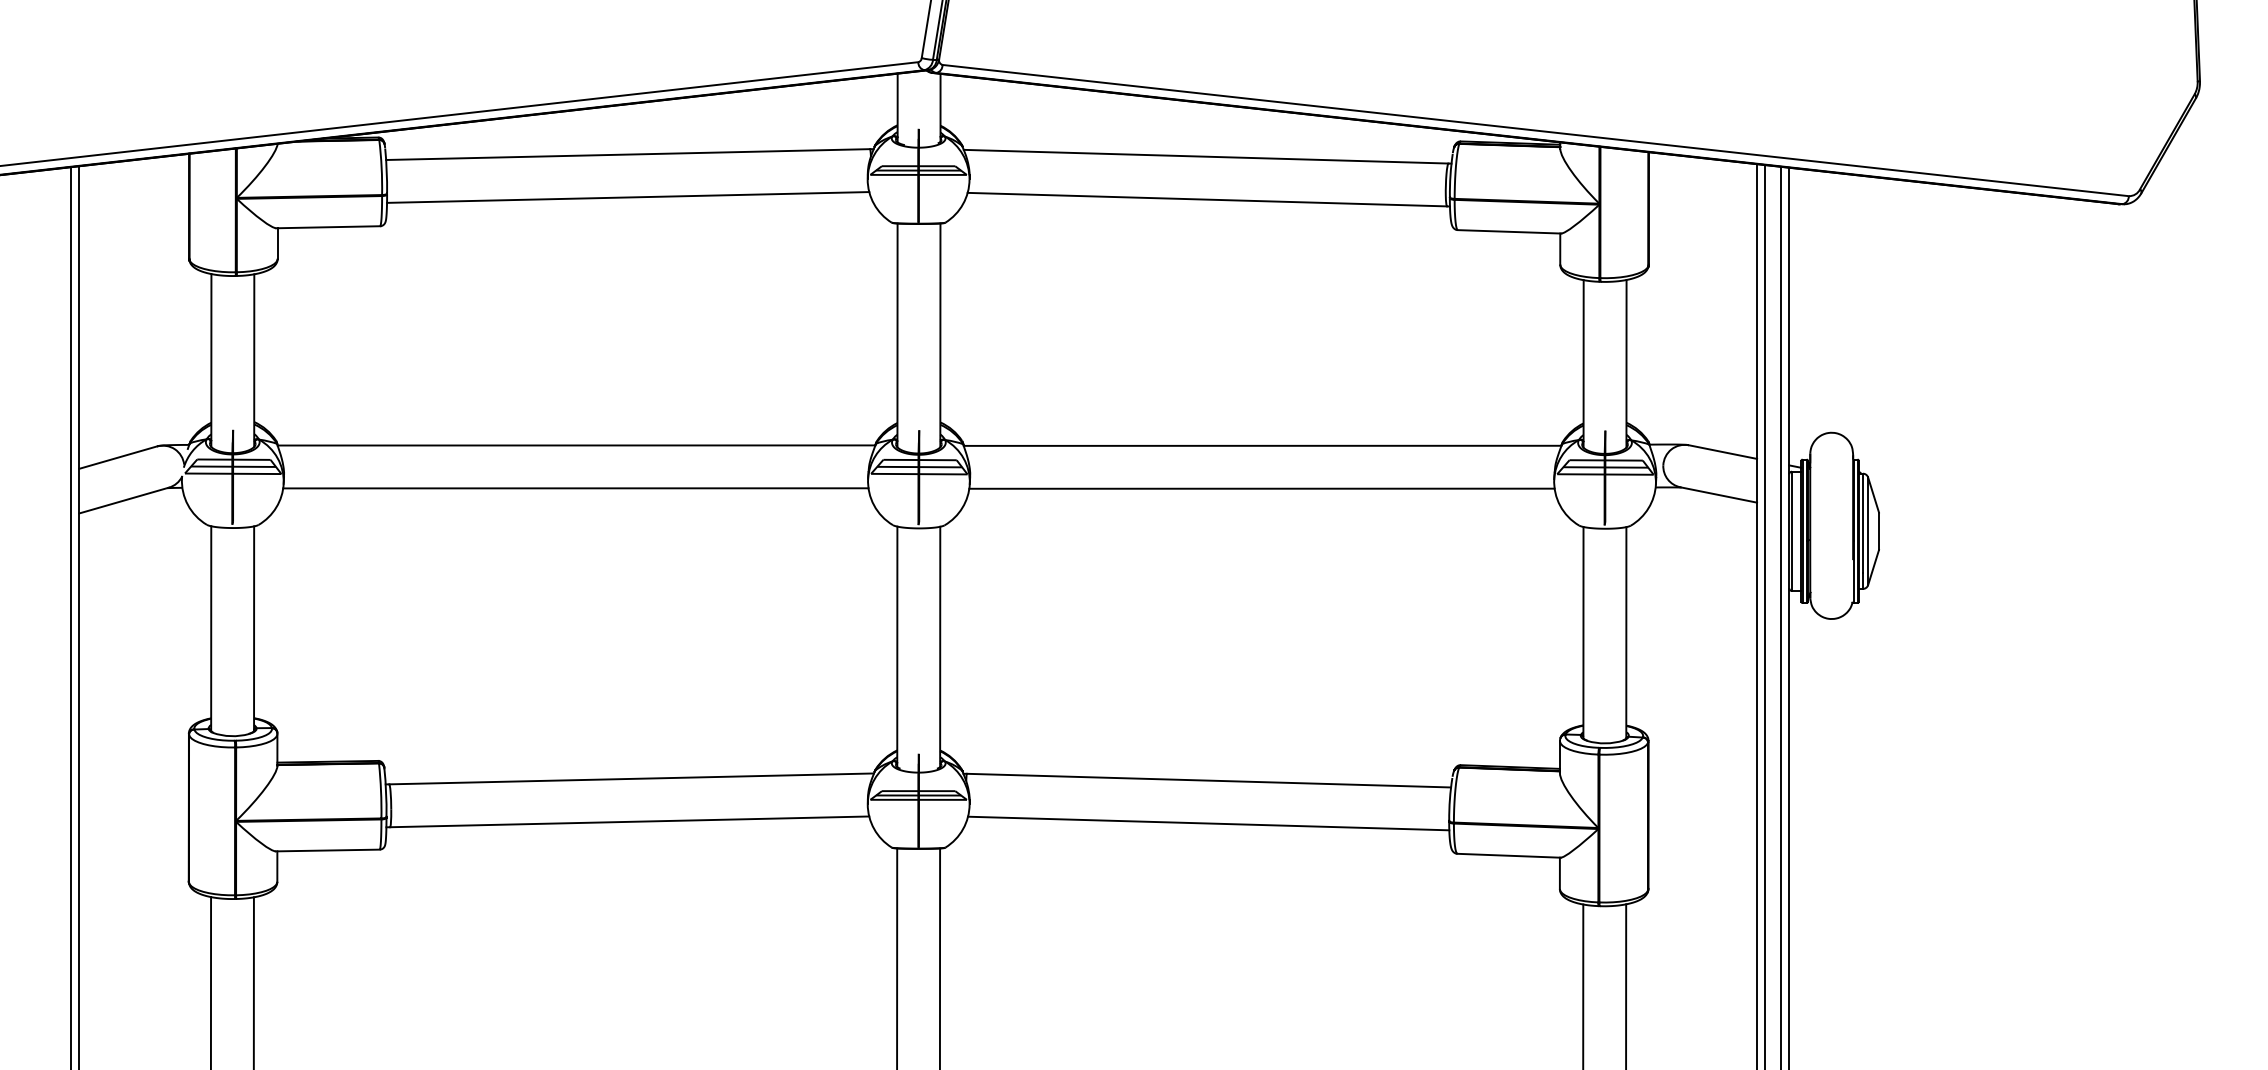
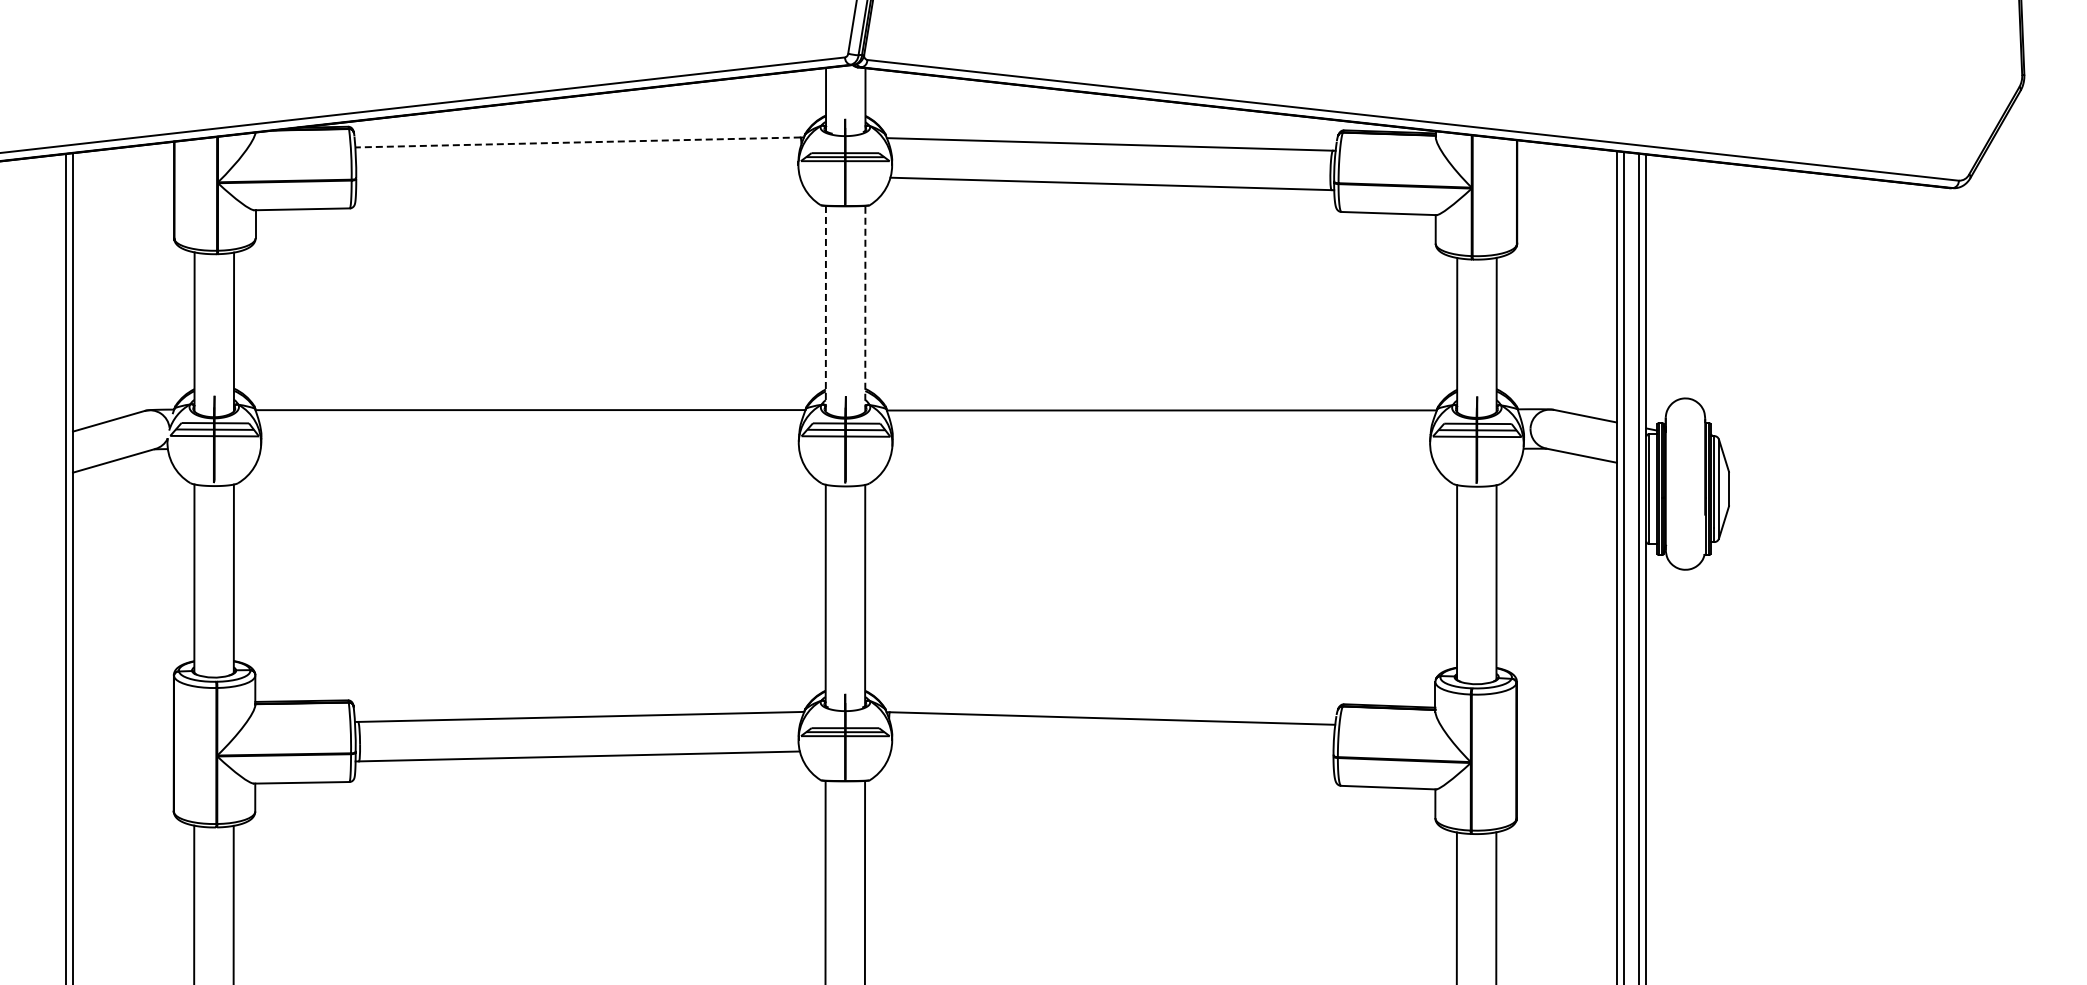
line: (628, 154) -> (578, 142), solid -> dashed
line: (627, 197) -> (577, 181), removed
line: (897, 335) -> (825, 308), solid -> dashed
line: (940, 335) -> (865, 308), solid -> dashed
line: (575, 488) -> (529, 449), removed
line: (1262, 488) -> (1161, 449), removed
line: (1207, 823) -> (1111, 757), removed

